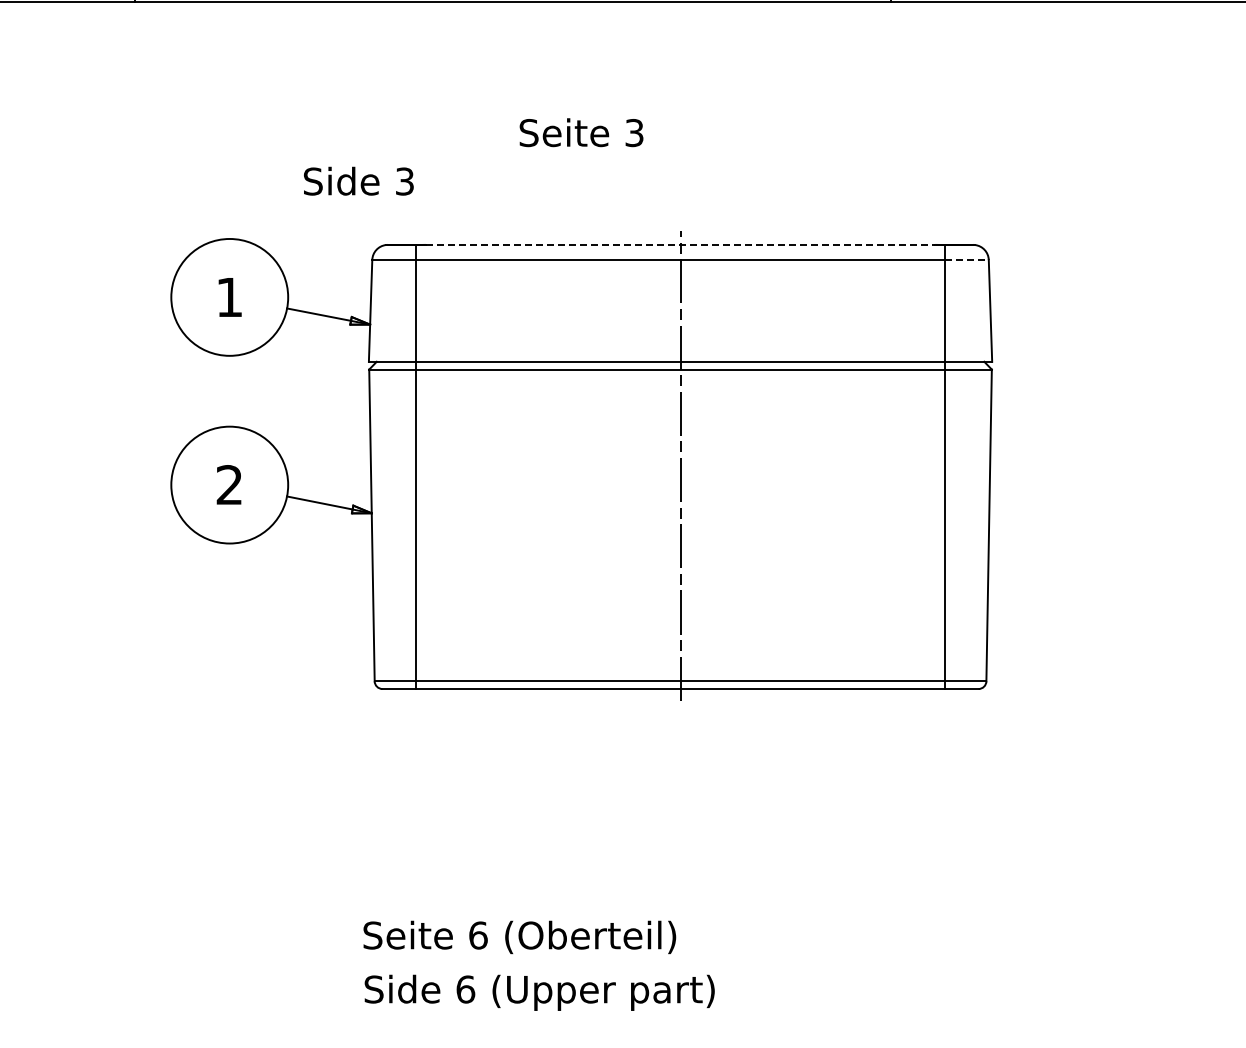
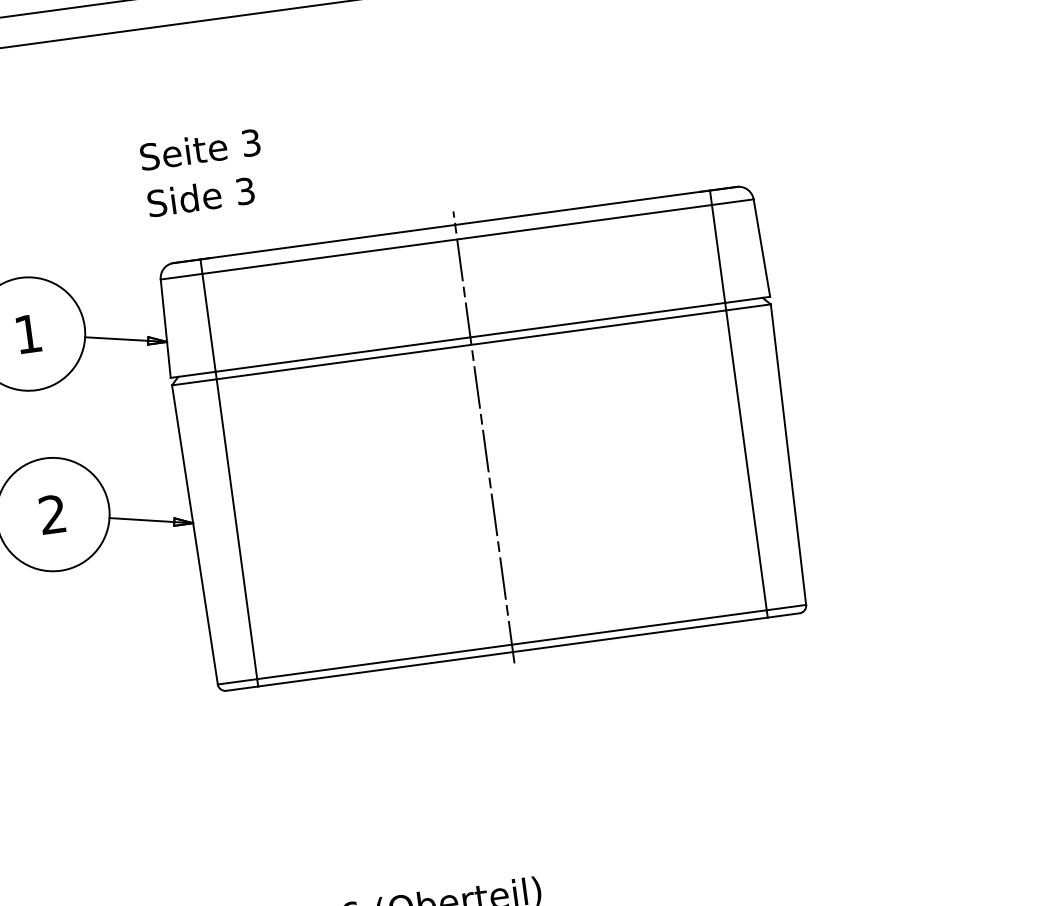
text: (581, 132) -> (200, 149), moved
text: (358, 180) -> (200, 196), moved
line: (680, 244) -> (455, 224), dashed -> solid
line: (967, 259) -> (733, 201), dashed -> solid

